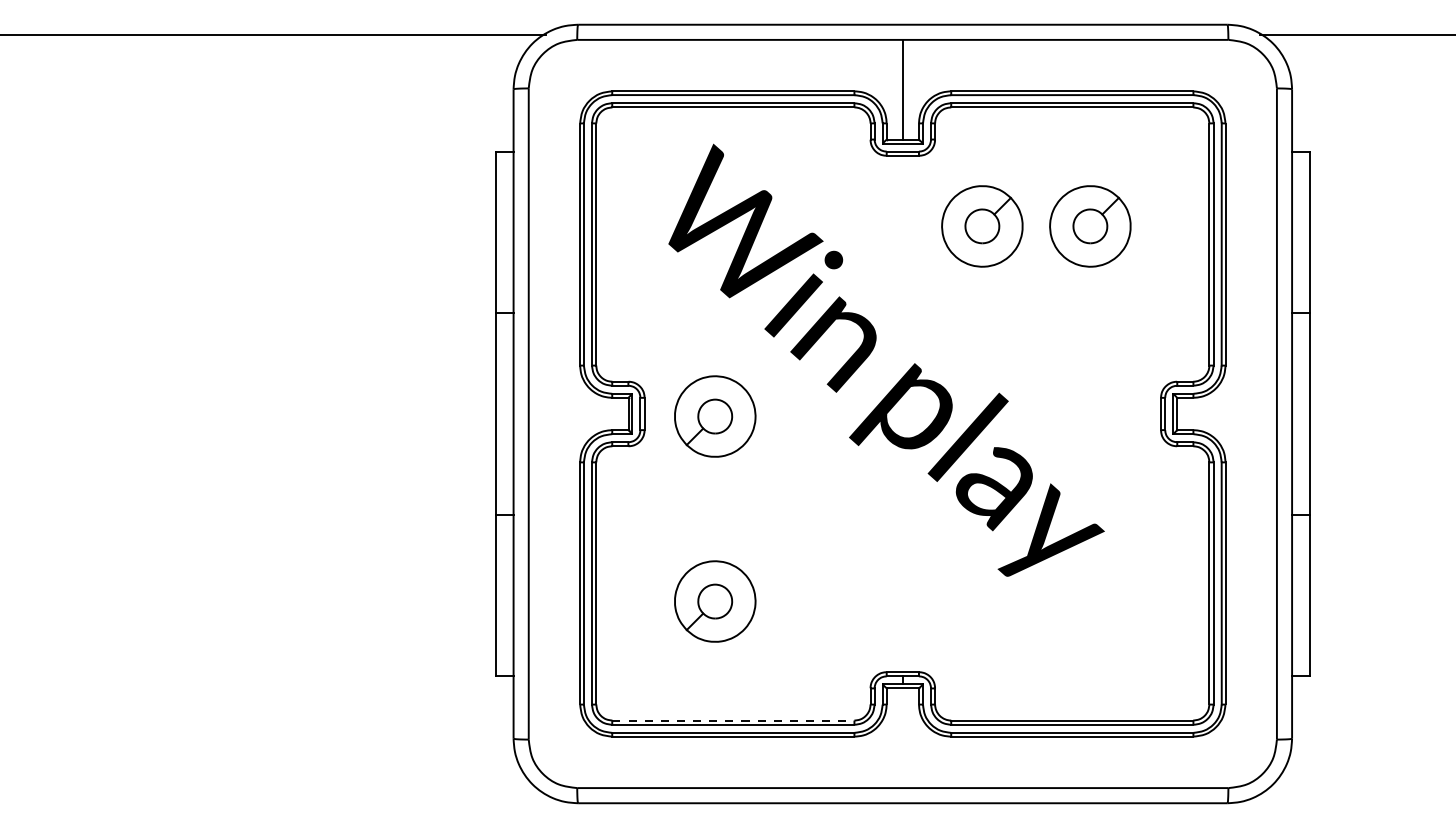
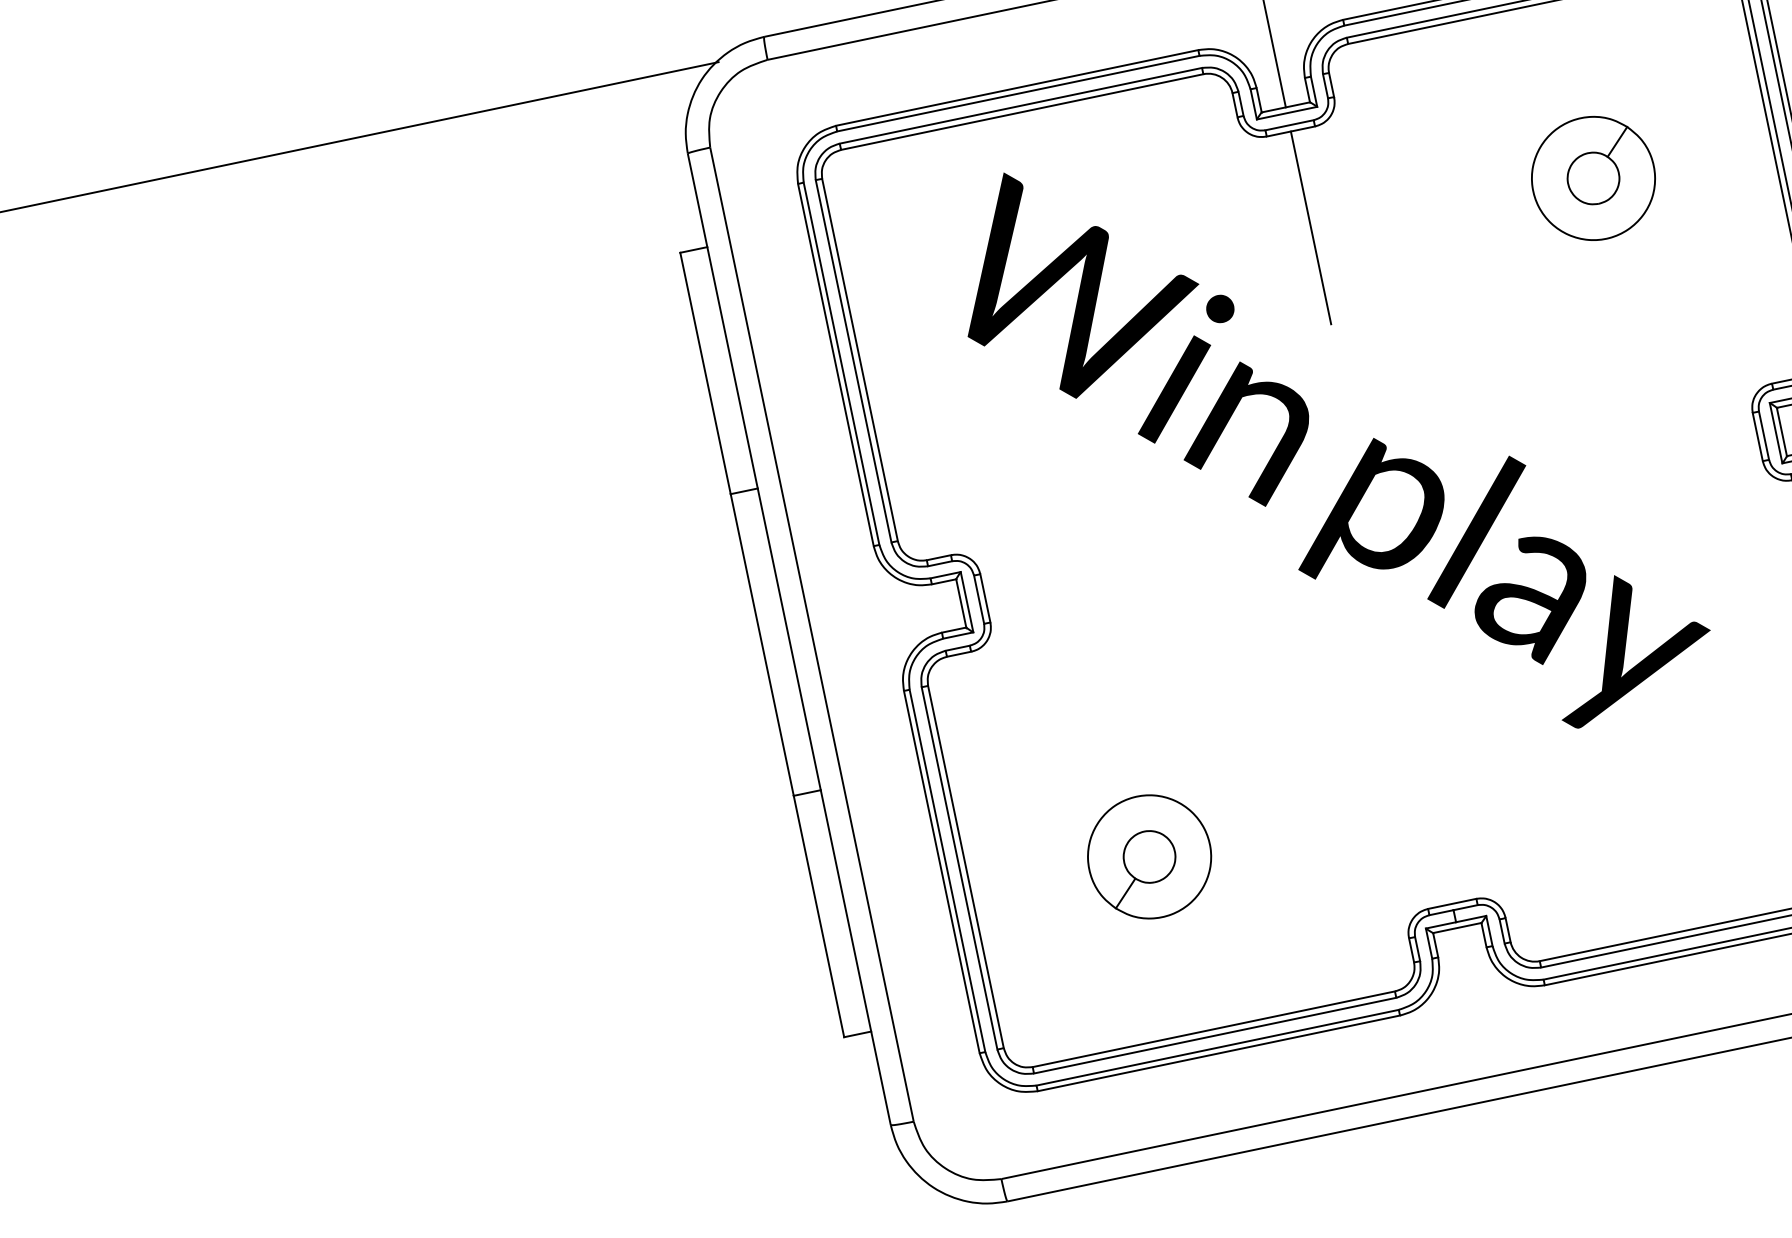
line: (902, 219) -> (1310, 226), added
part: (982, 226) -> (1432, 212), removed
part: (715, 416) -> (1092, 579), removed
line: (733, 720) -> (1214, 1029), dashed -> solid

